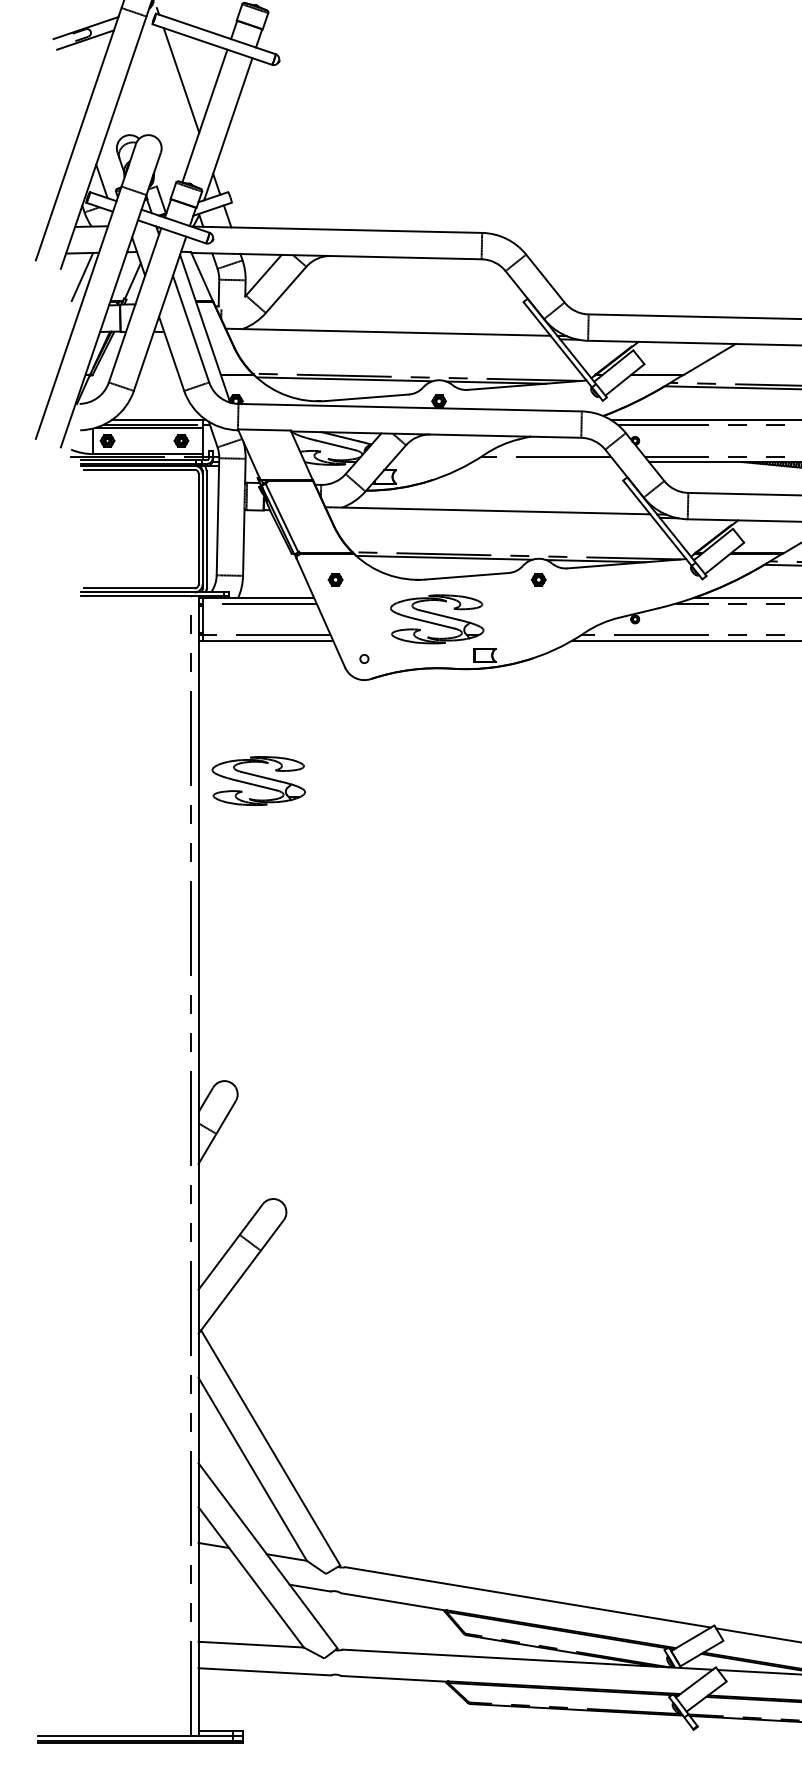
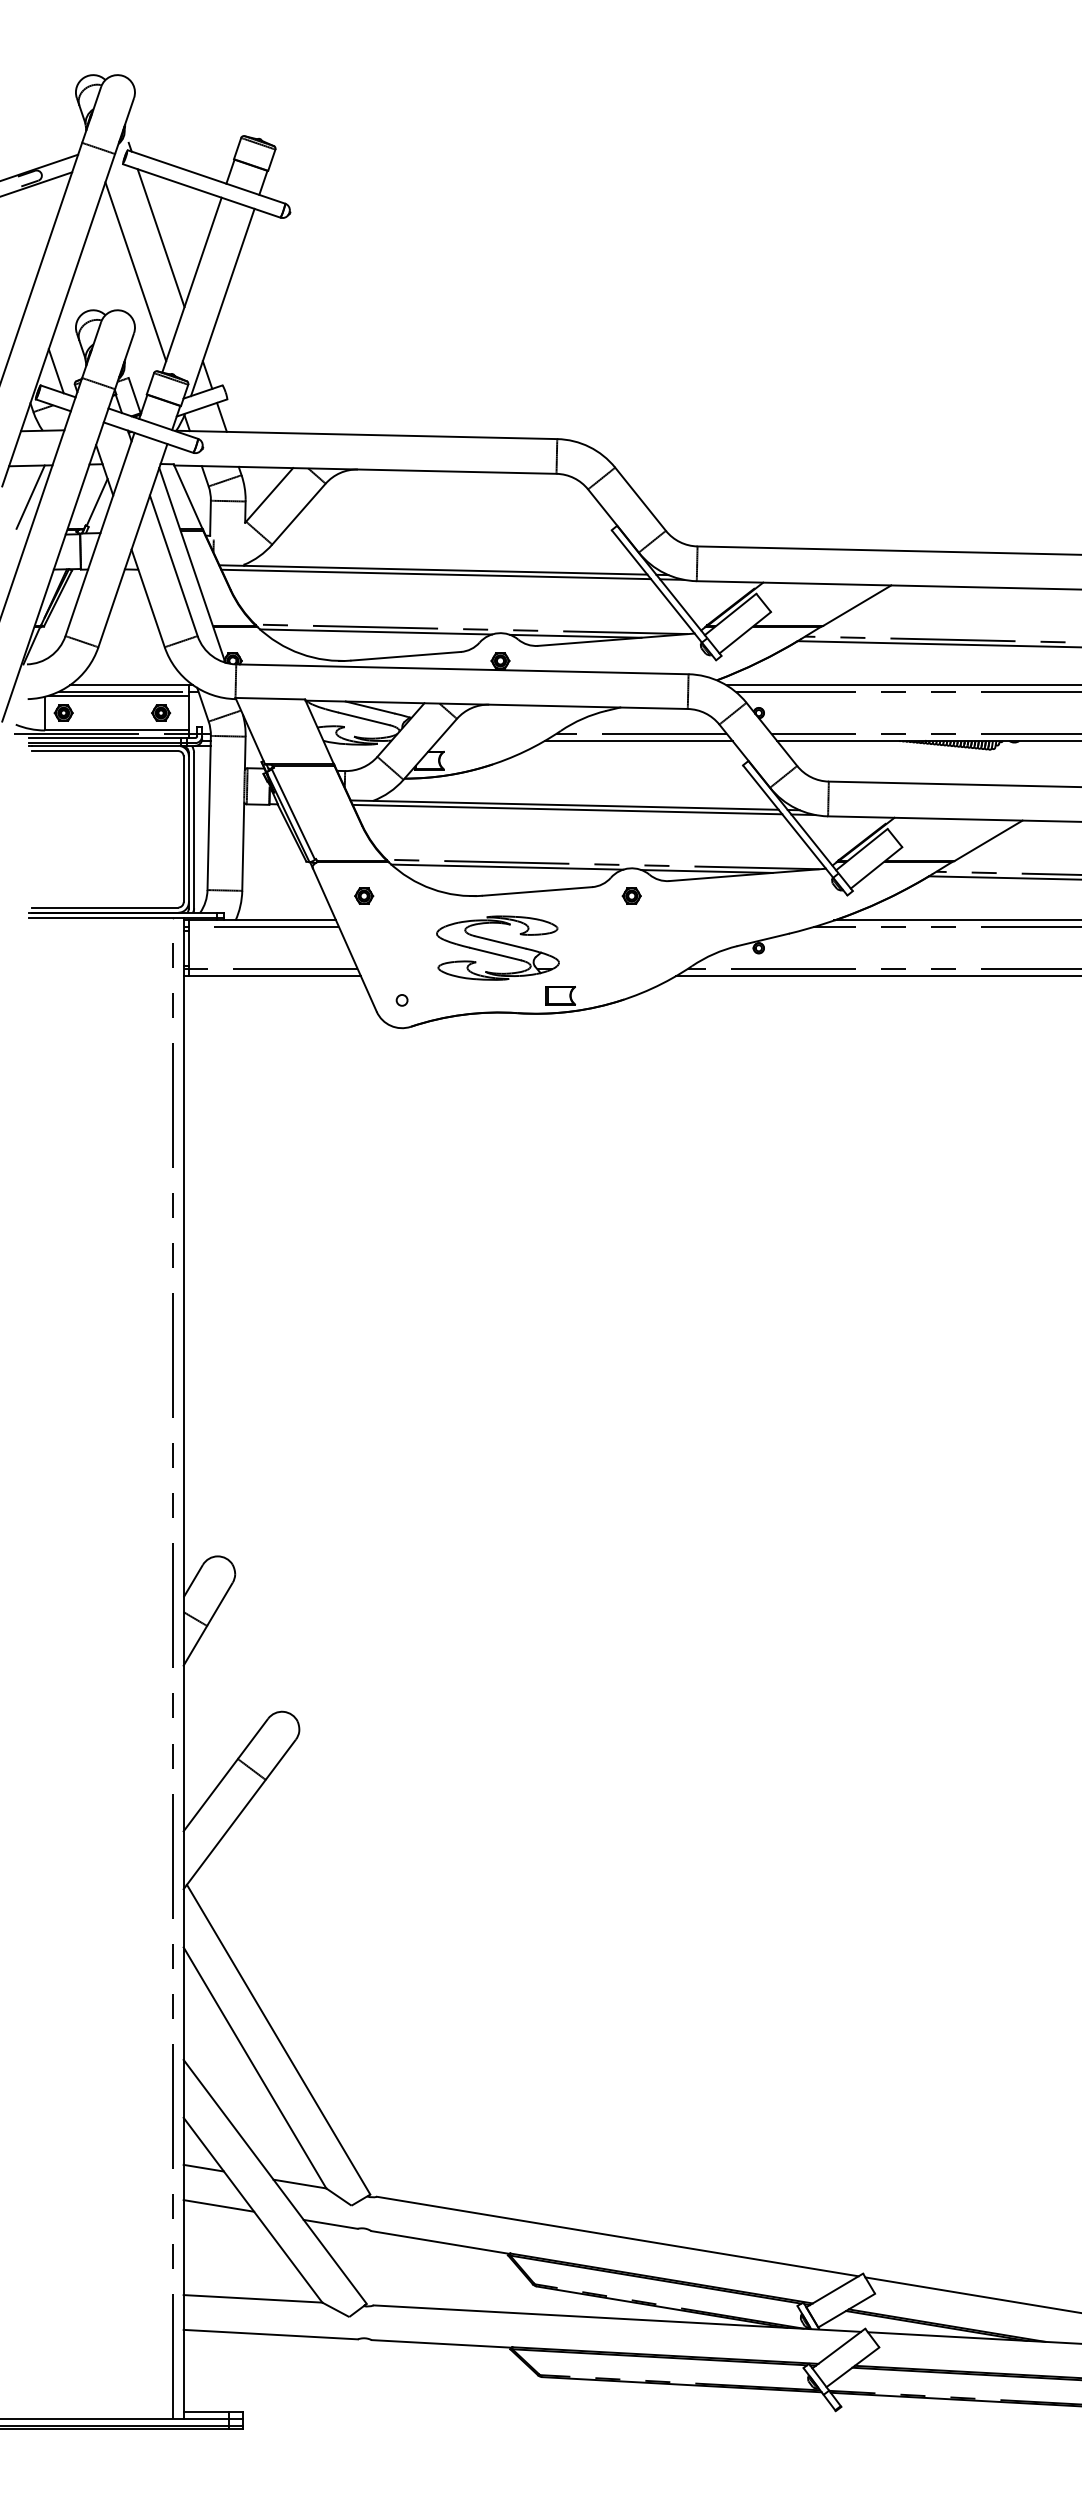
line: (162, 105) -> (135, 271), added
line: (390, 335) -> (436, 574), added
line: (543, 461) -> (638, 740), added
line: (489, 514) -> (567, 809), added
part: (258, 780) -> (262, 1160), removed
line: (225, 1573) -> (218, 2205), added

